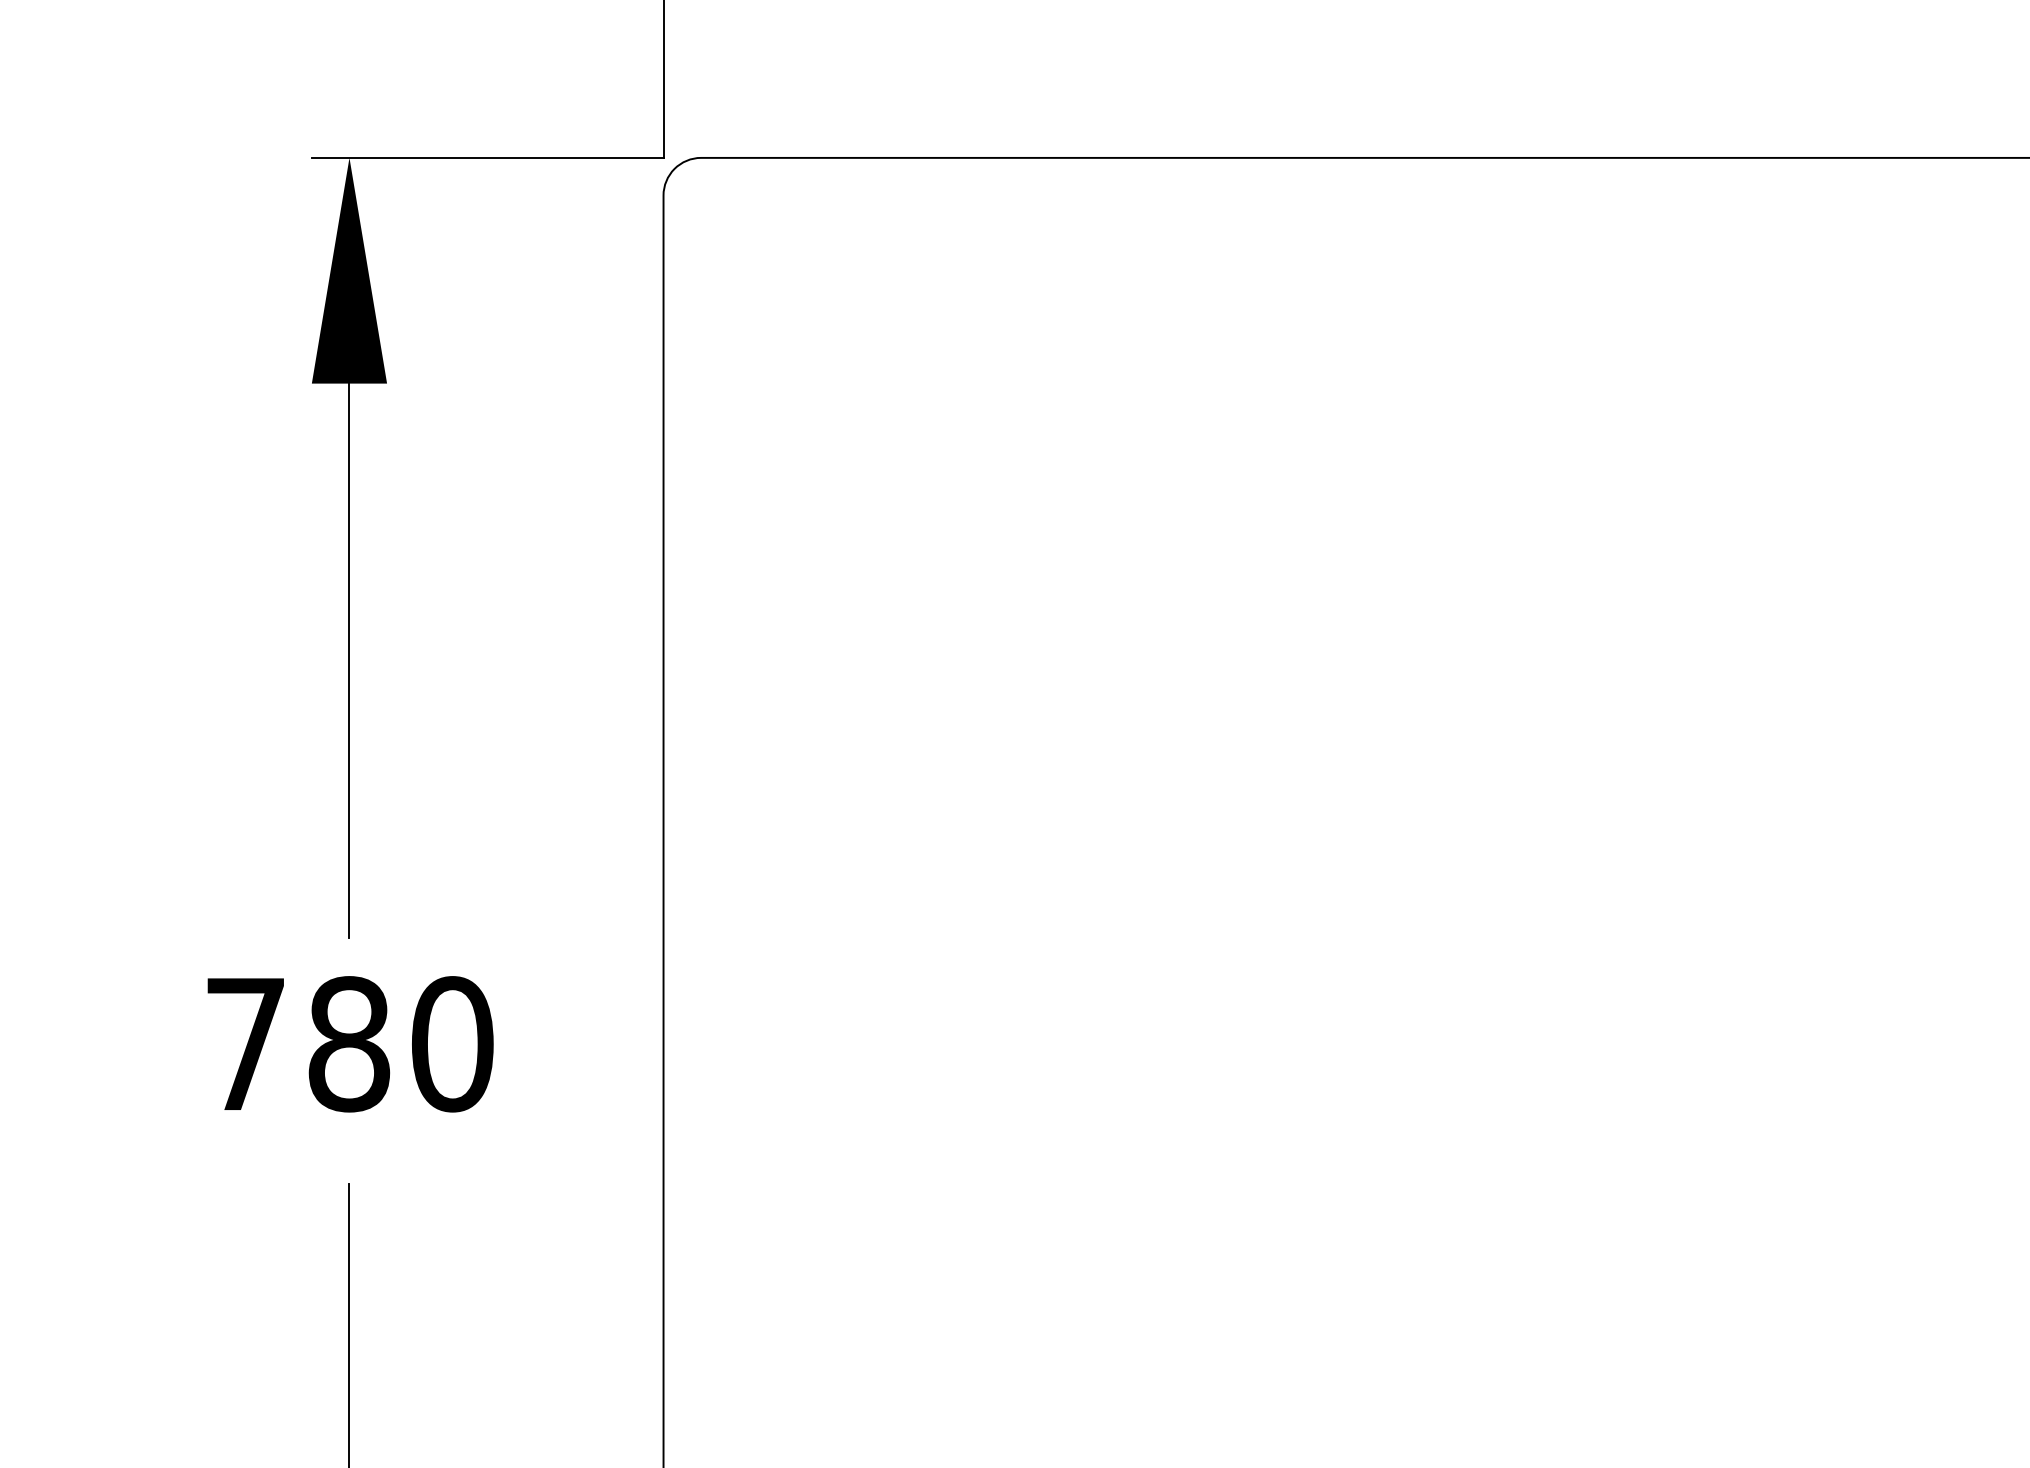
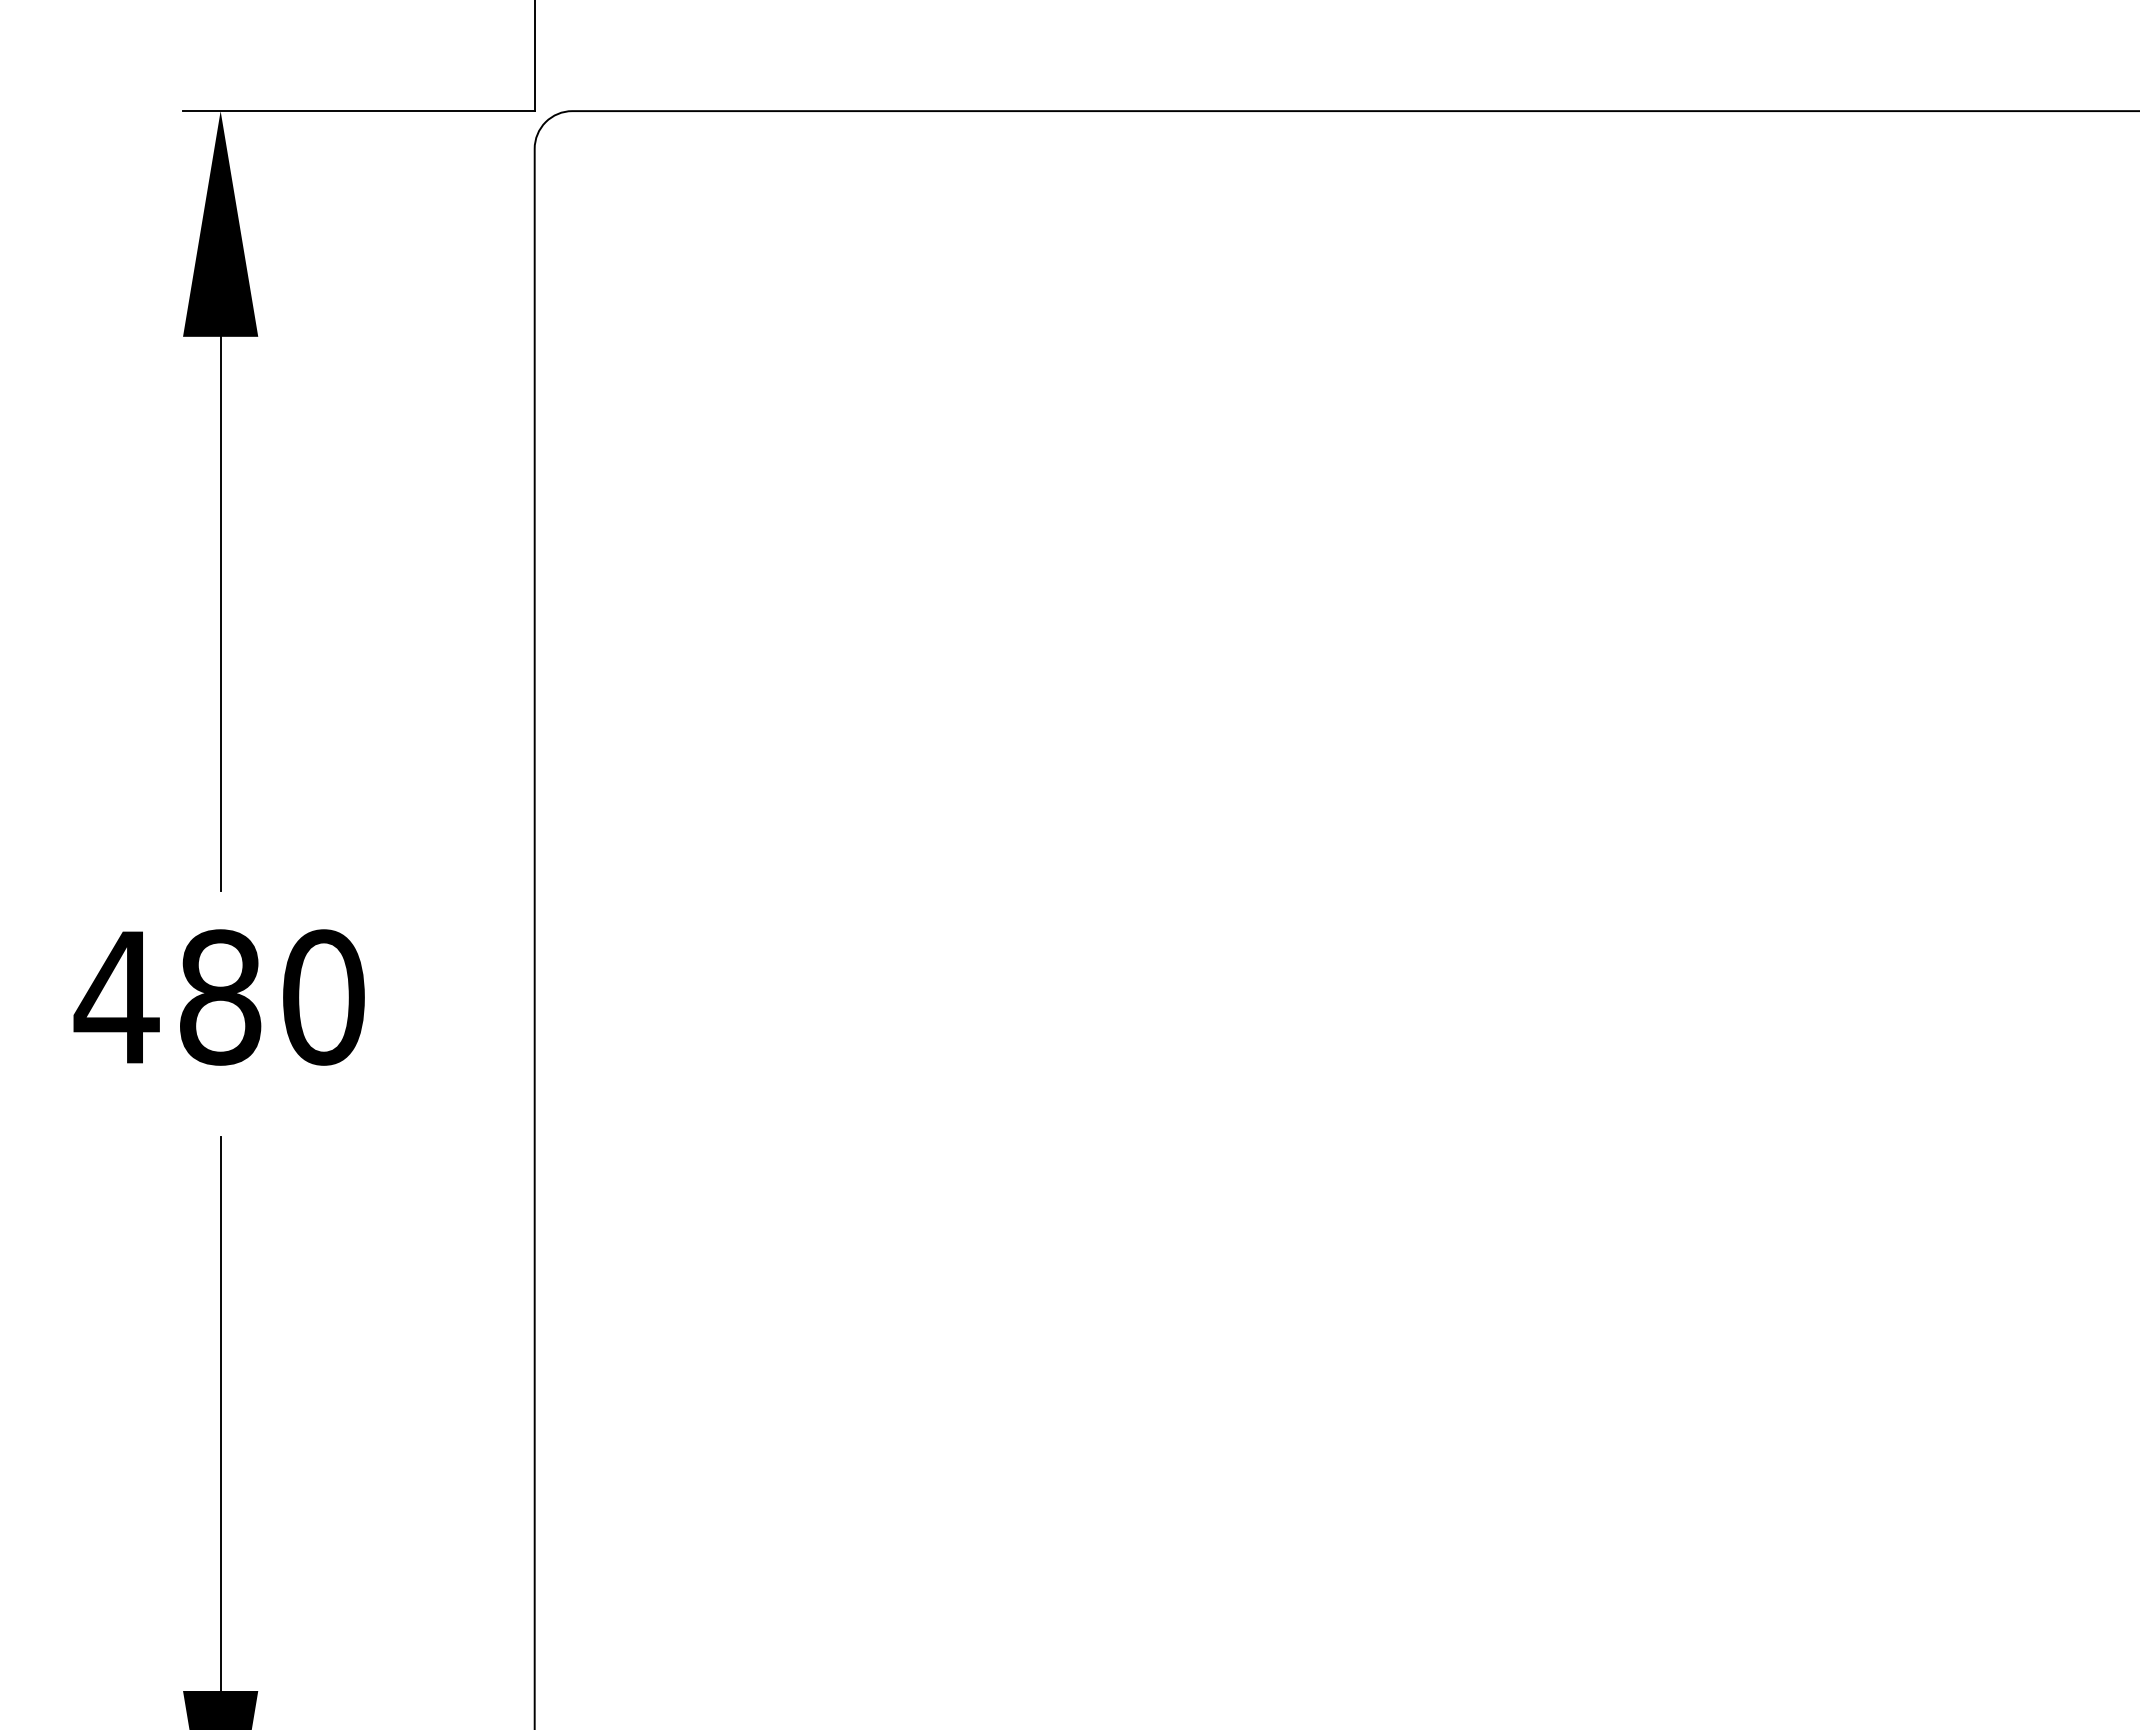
text: (245, 1044) -> (116, 997), 780 -> 480

